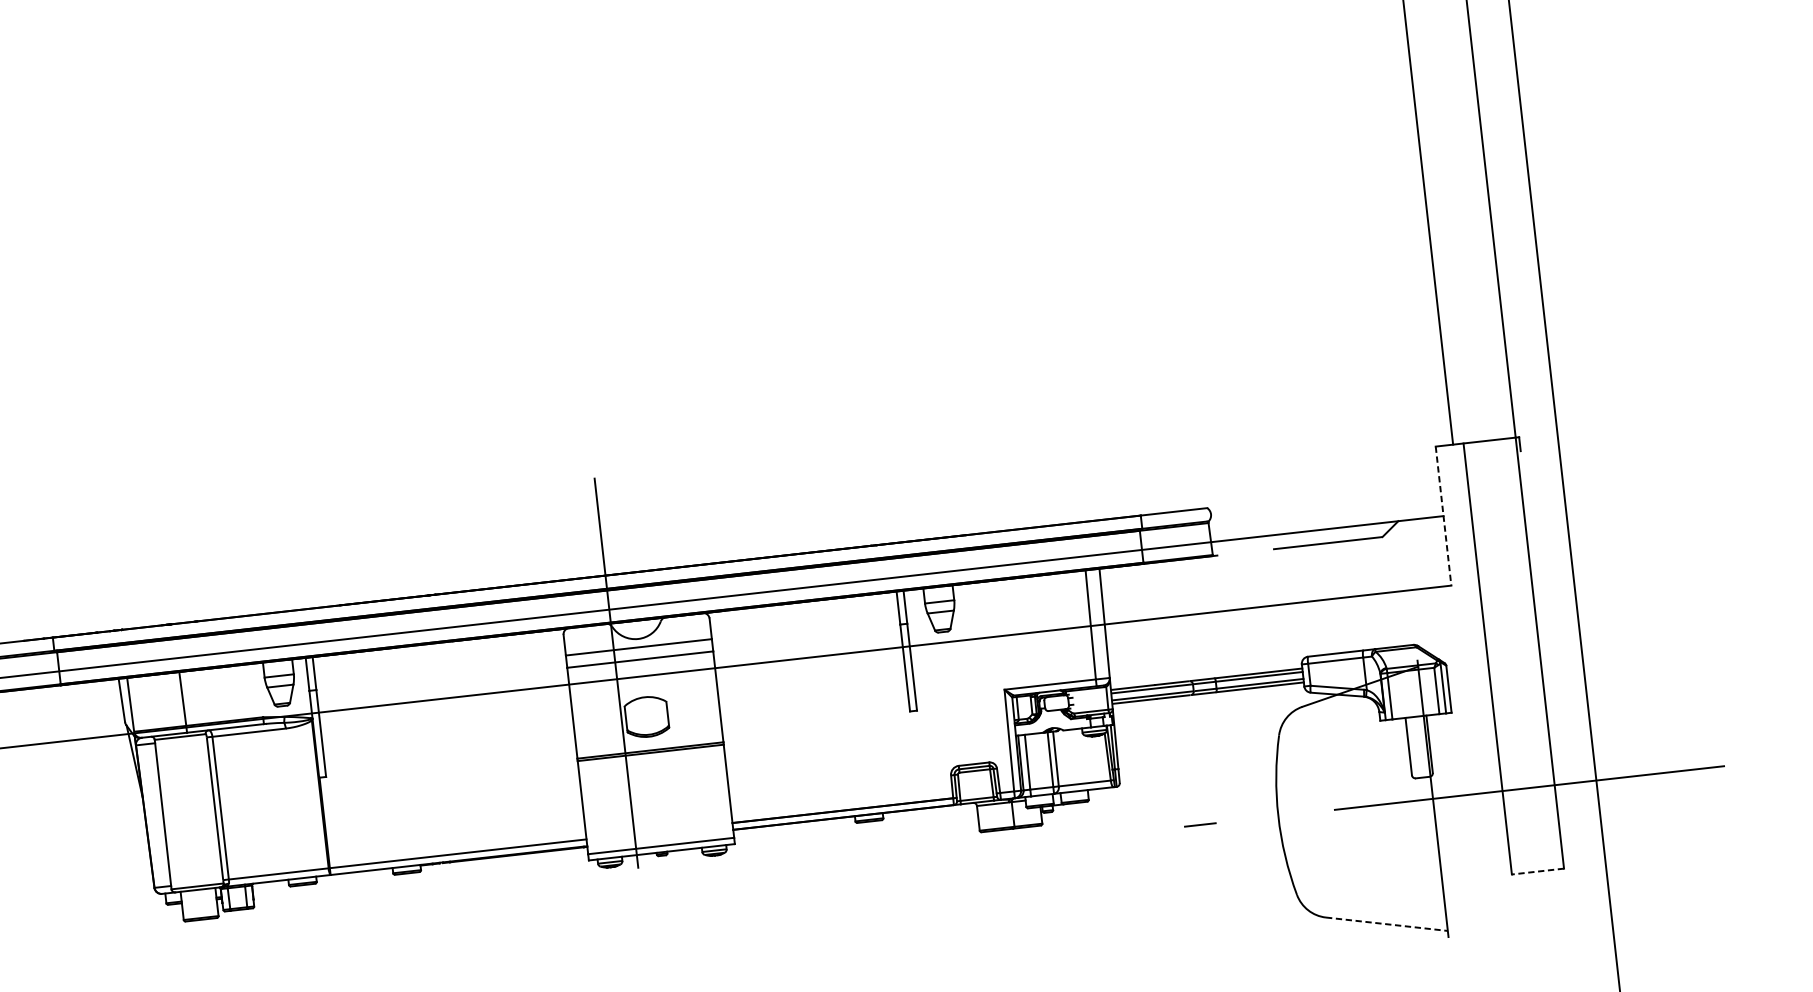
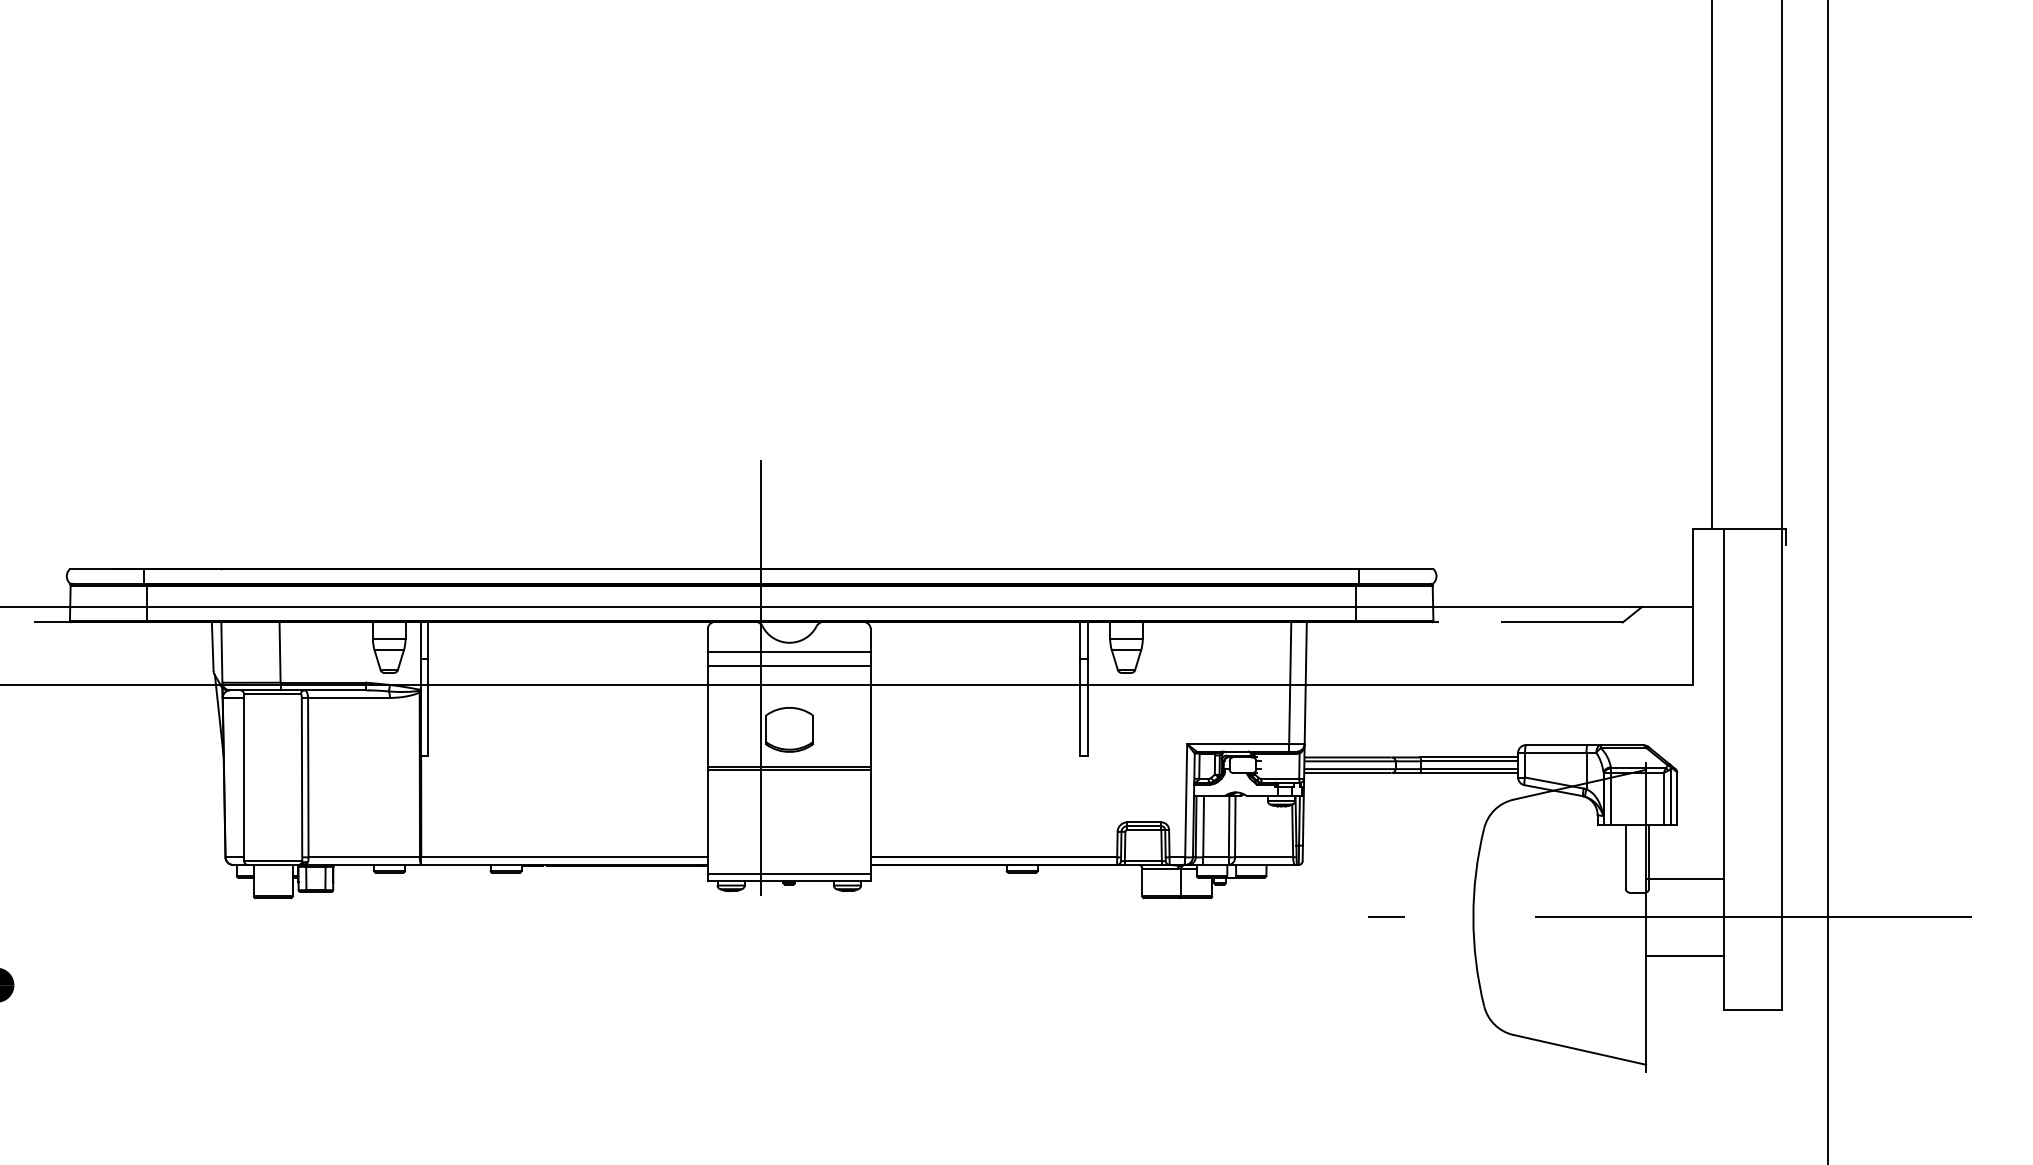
line: (1443, 515) -> (1692, 606), dashed -> solid
line: (1463, 760) -> (1684, 878), added
line: (1471, 830) -> (1684, 956), added
line: (1537, 871) -> (1752, 1010), dashed -> solid
line: (1387, 923) -> (1580, 1049), dashed -> solid

